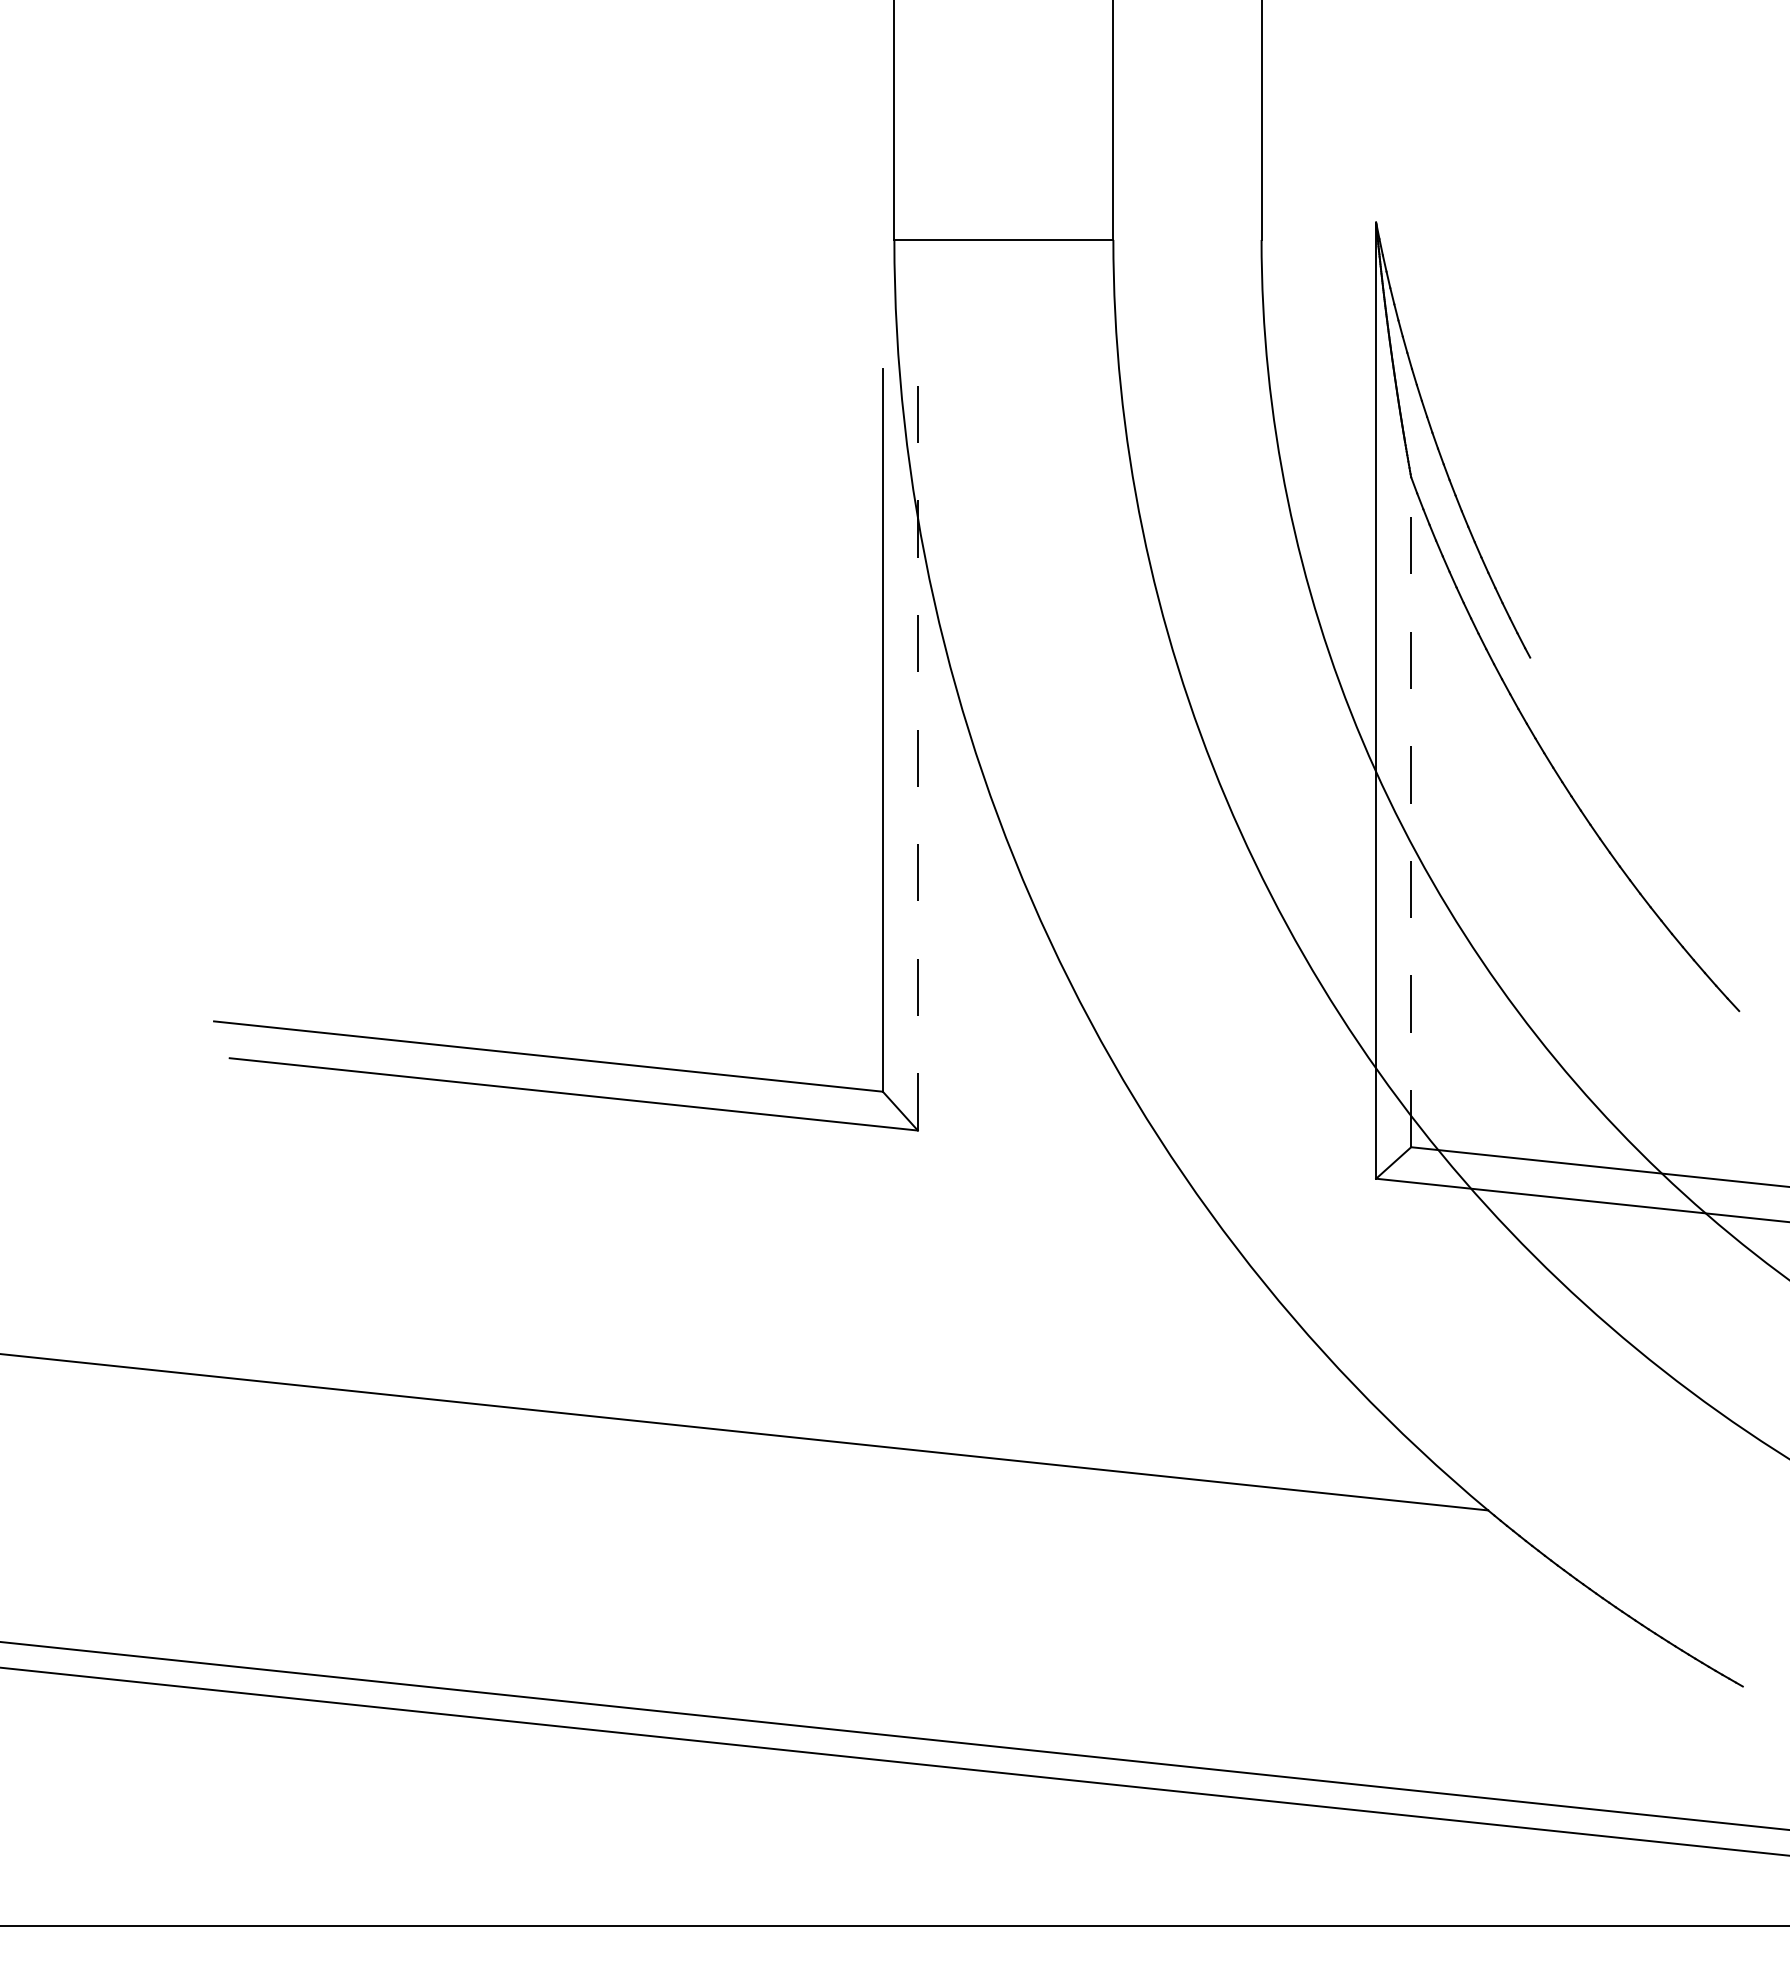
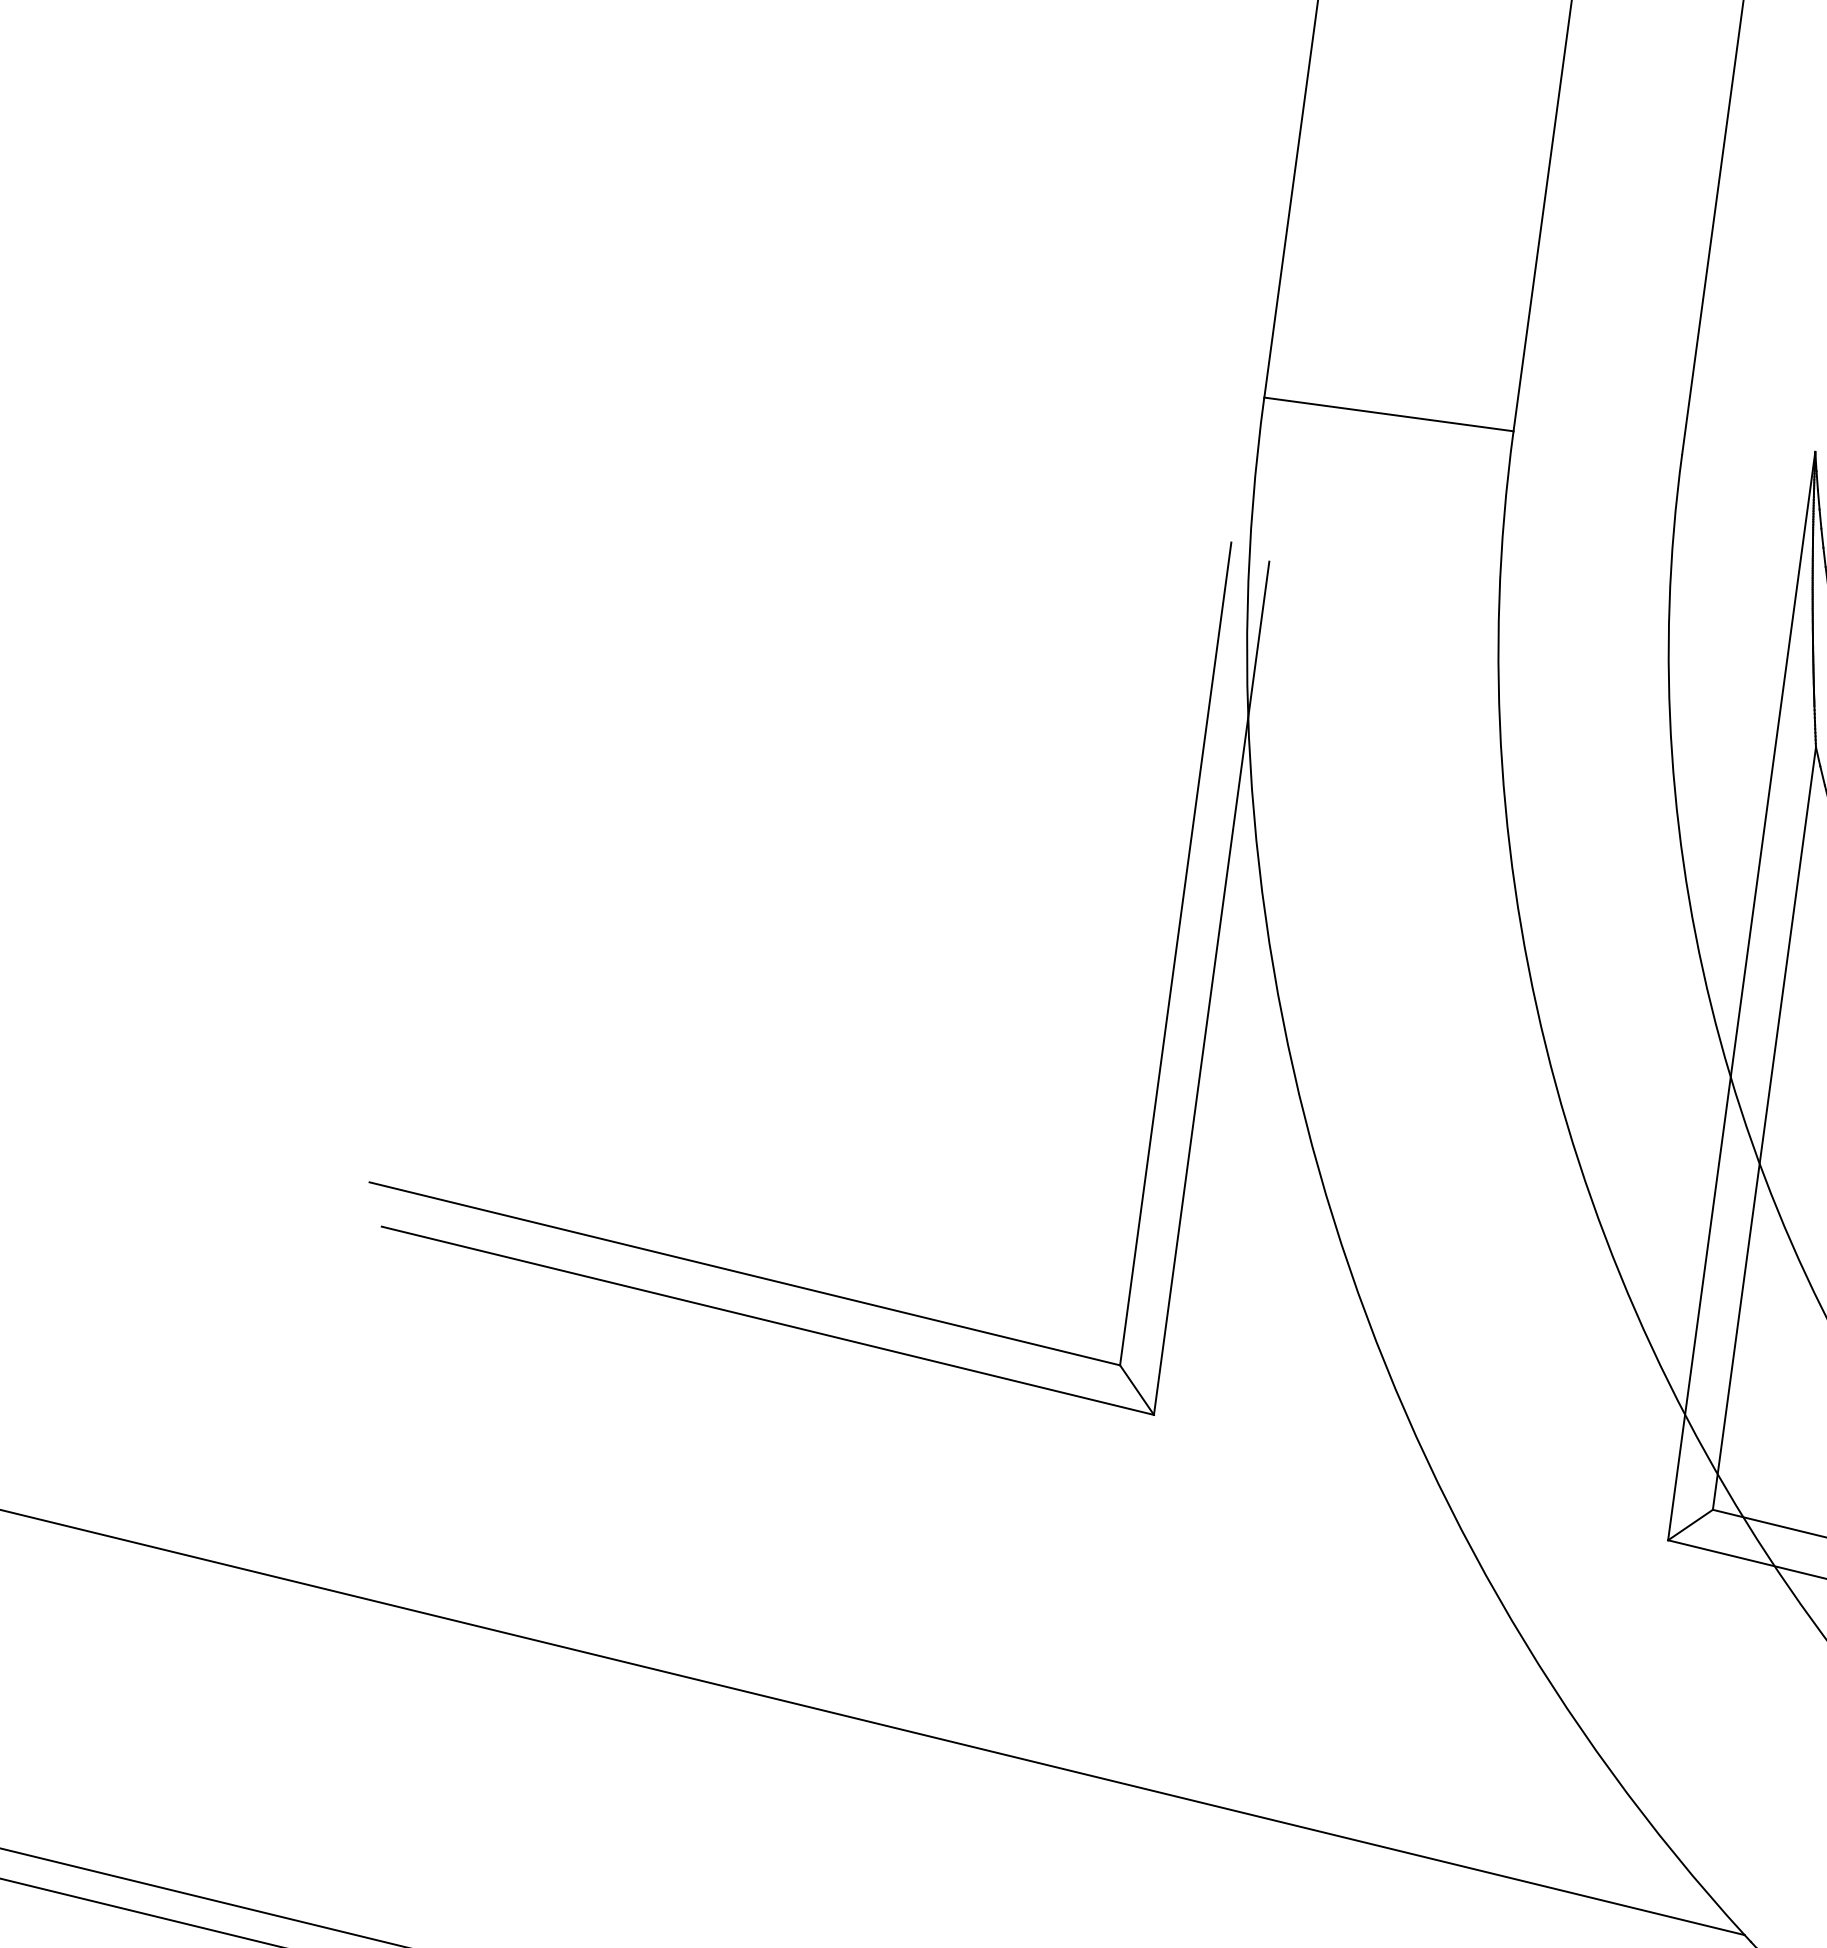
line: (917, 755) -> (1211, 987), dashed -> solid
line: (1411, 812) -> (1764, 1128), dashed -> solid

